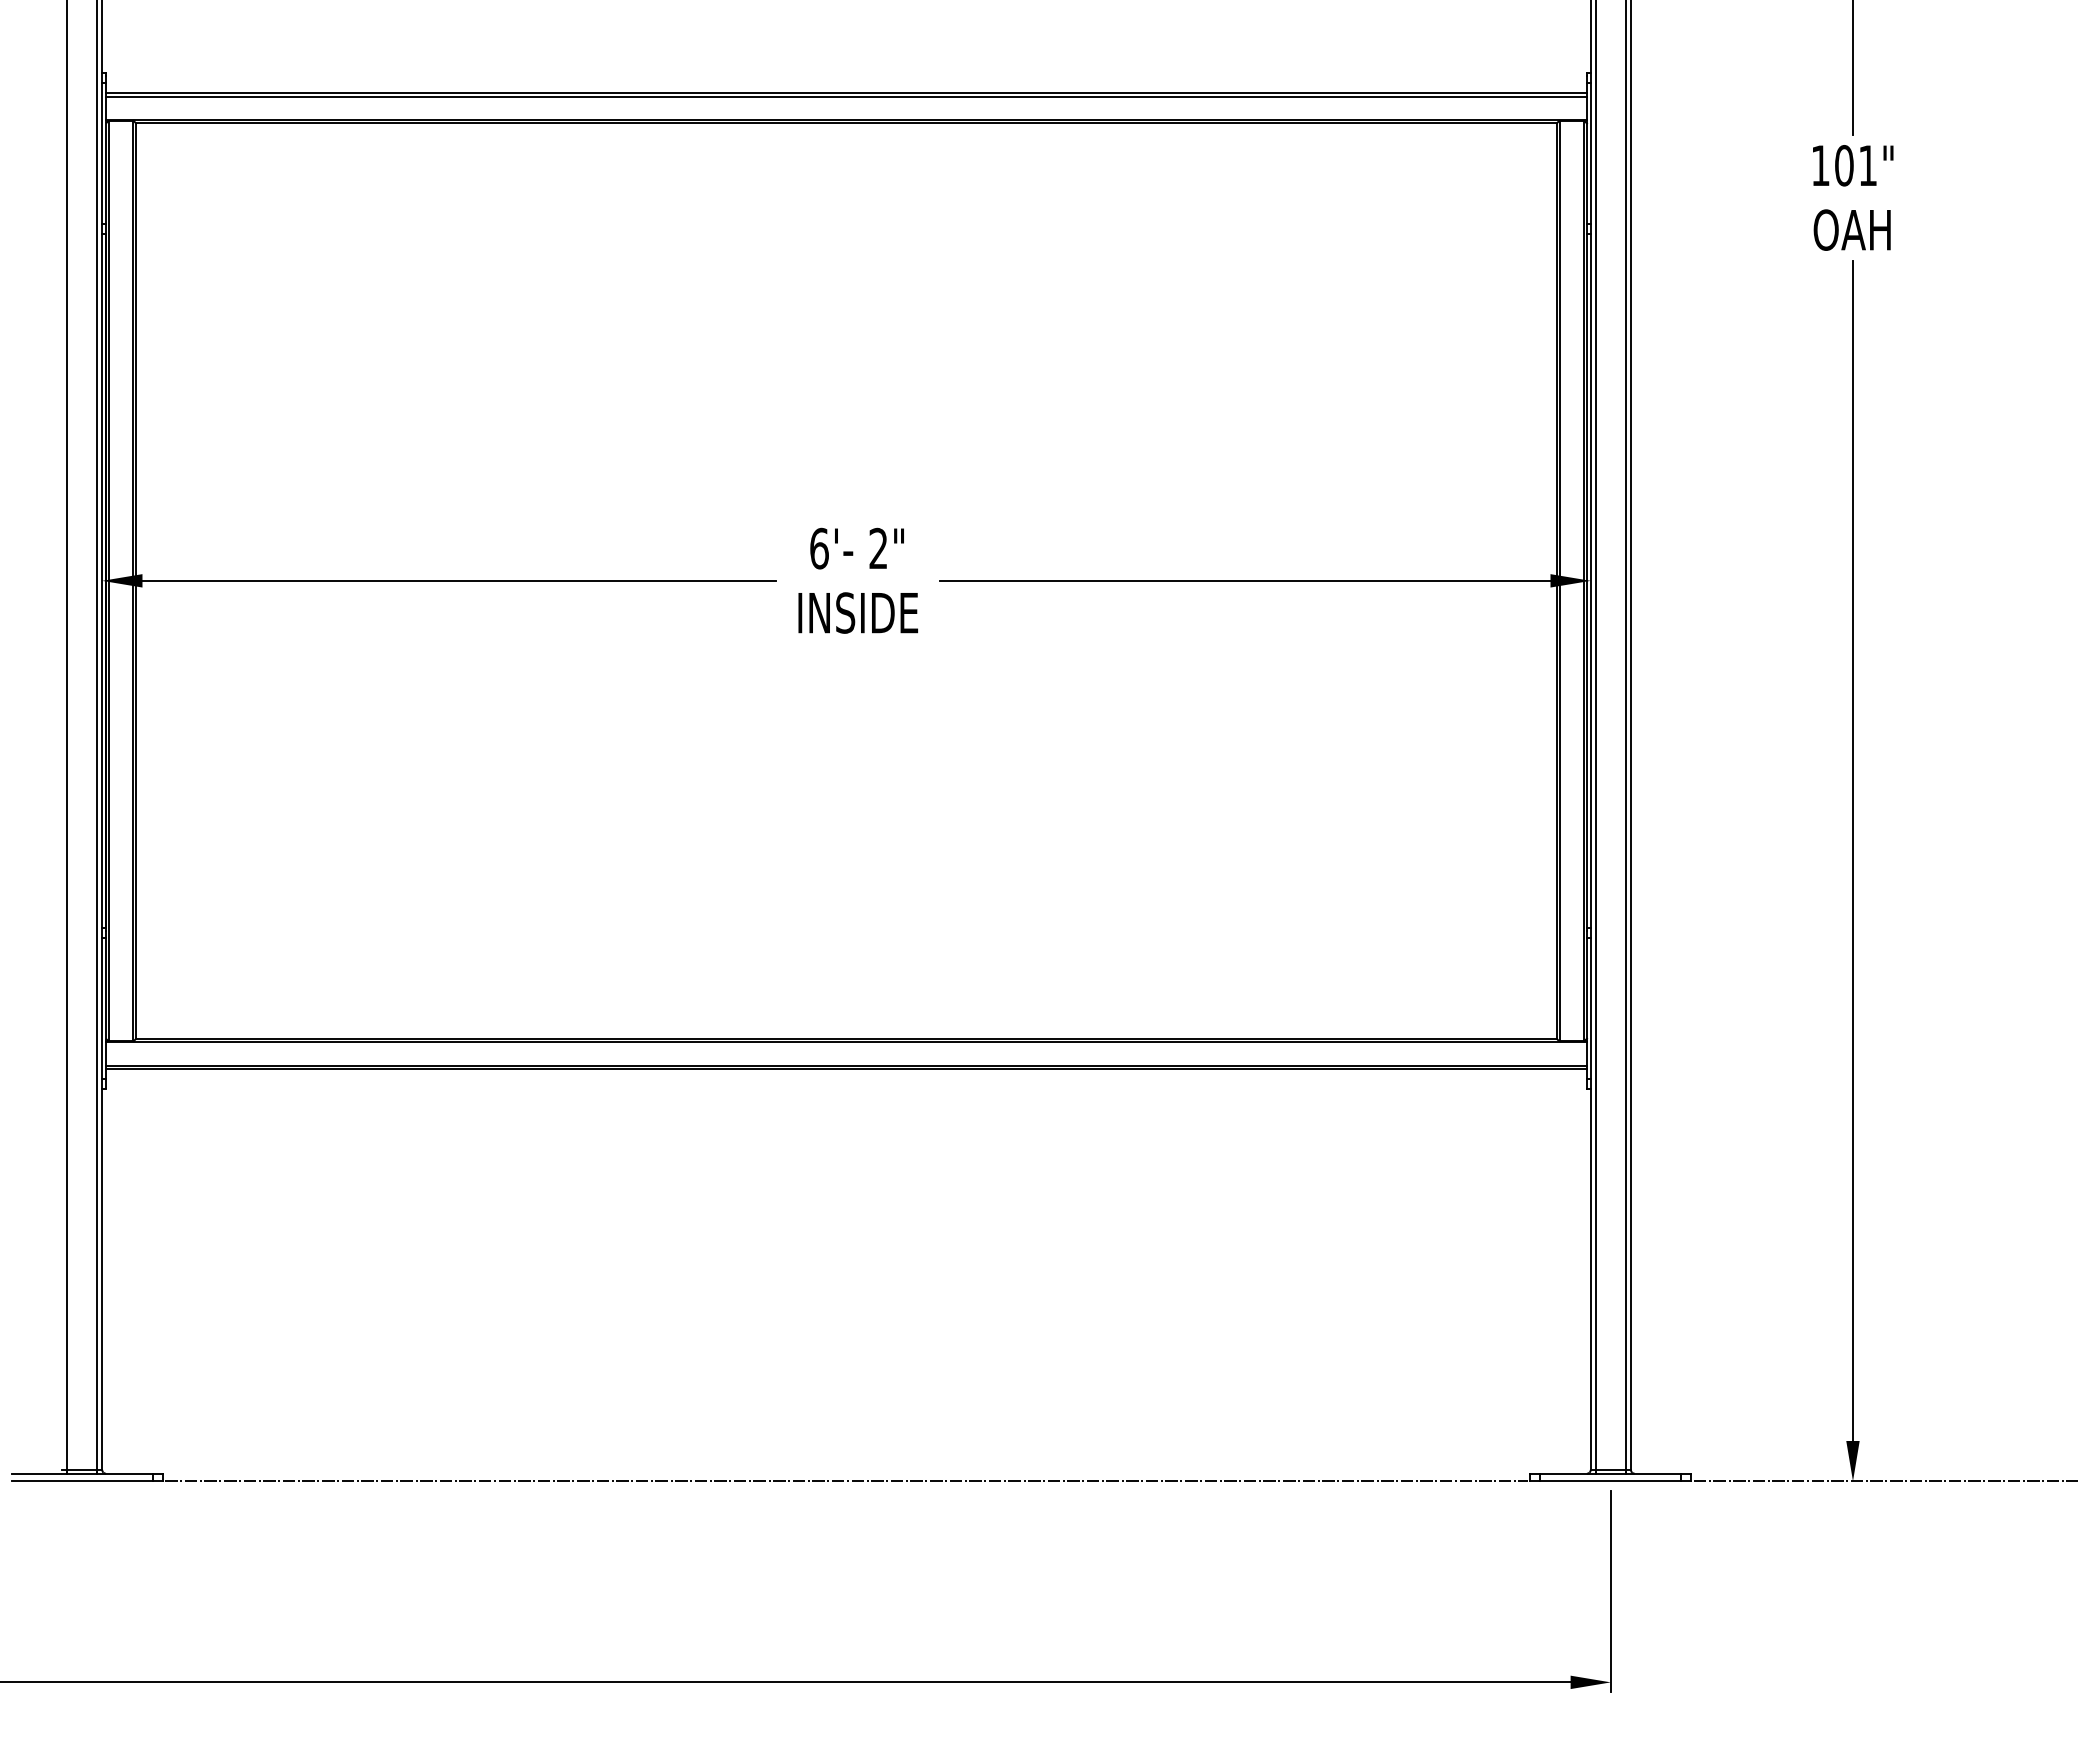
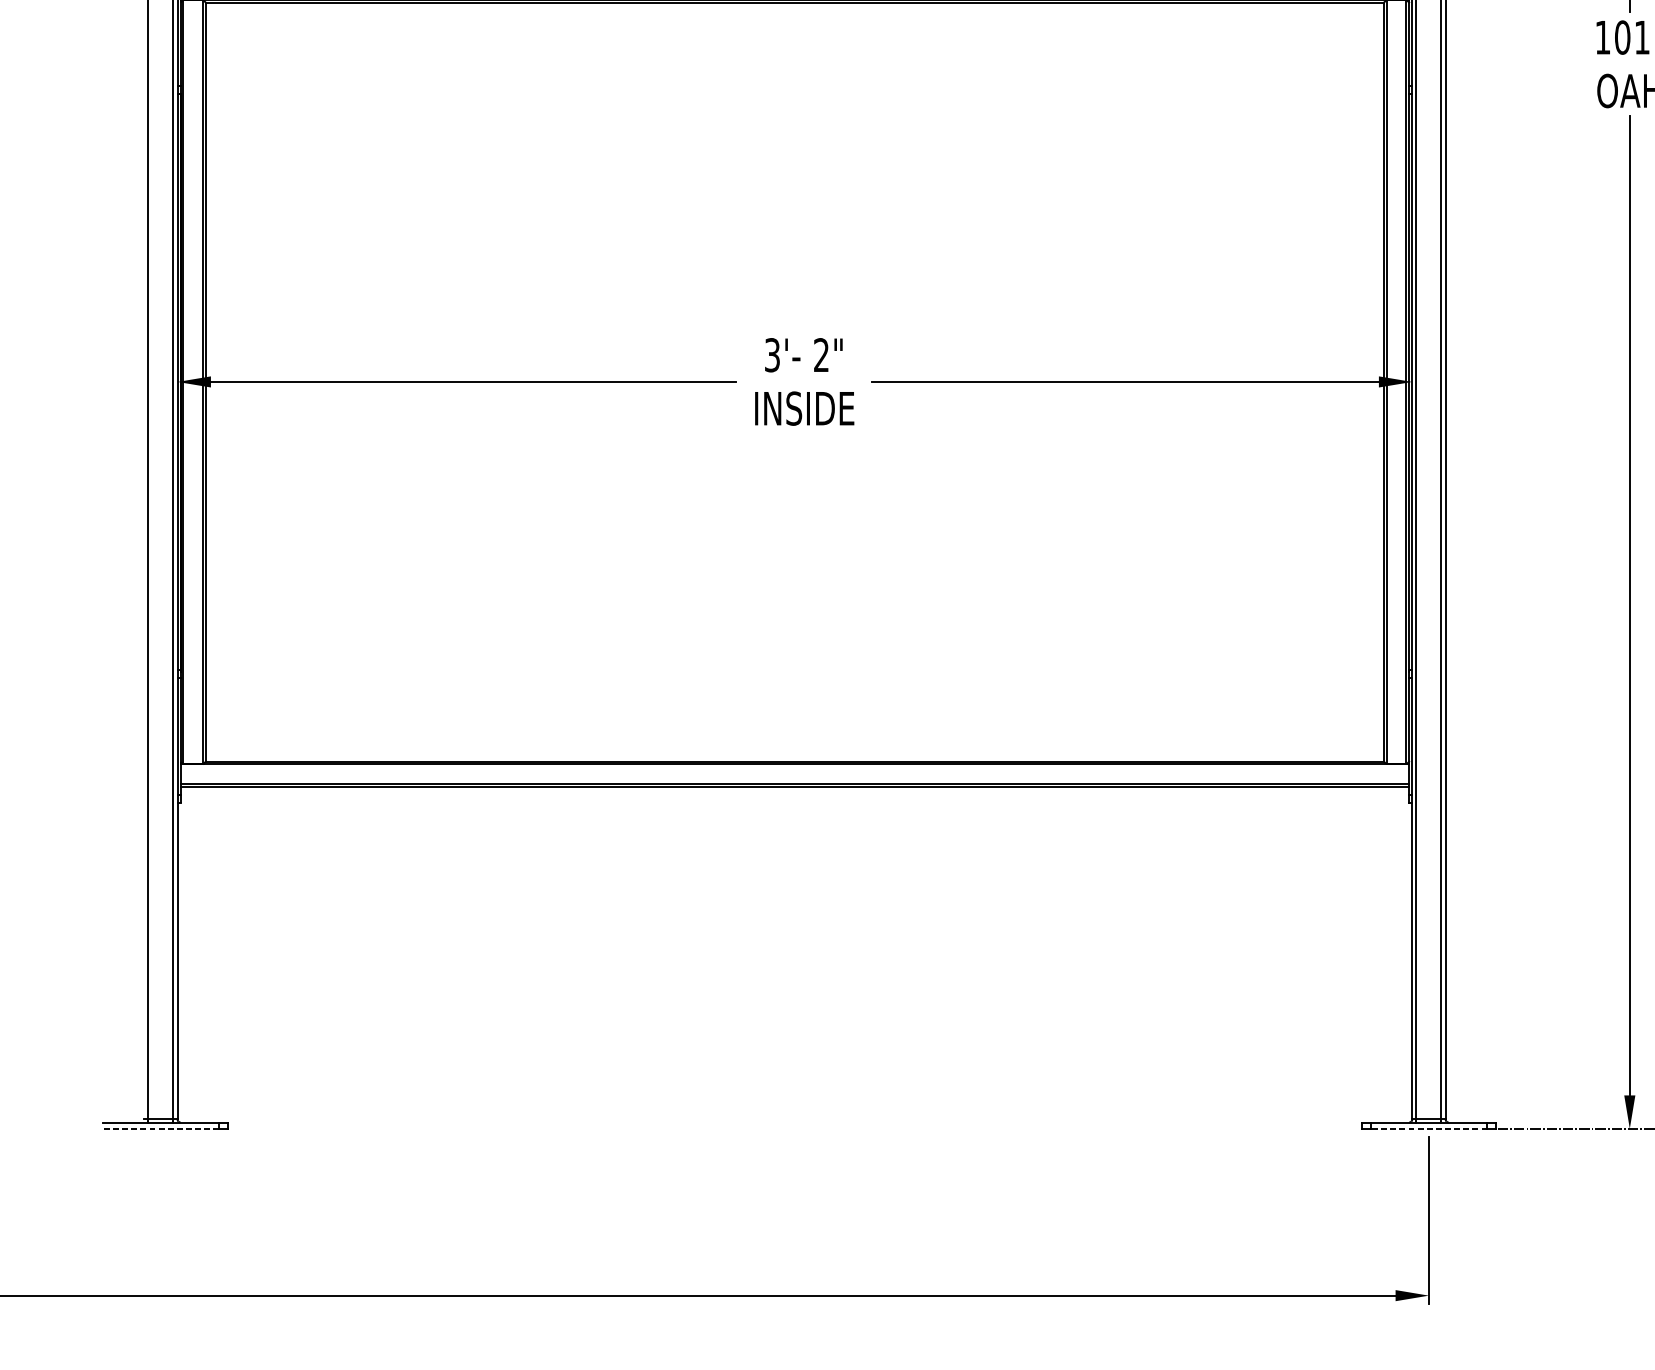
text: (819, 548) -> (772, 355), 6'- -> 3'-
line: (81, 1481) -> (160, 1129), solid -> dashed
line: (846, 1481) -> (794, 1129), removed
line: (1610, 1481) -> (1428, 1129), solid -> dashed

